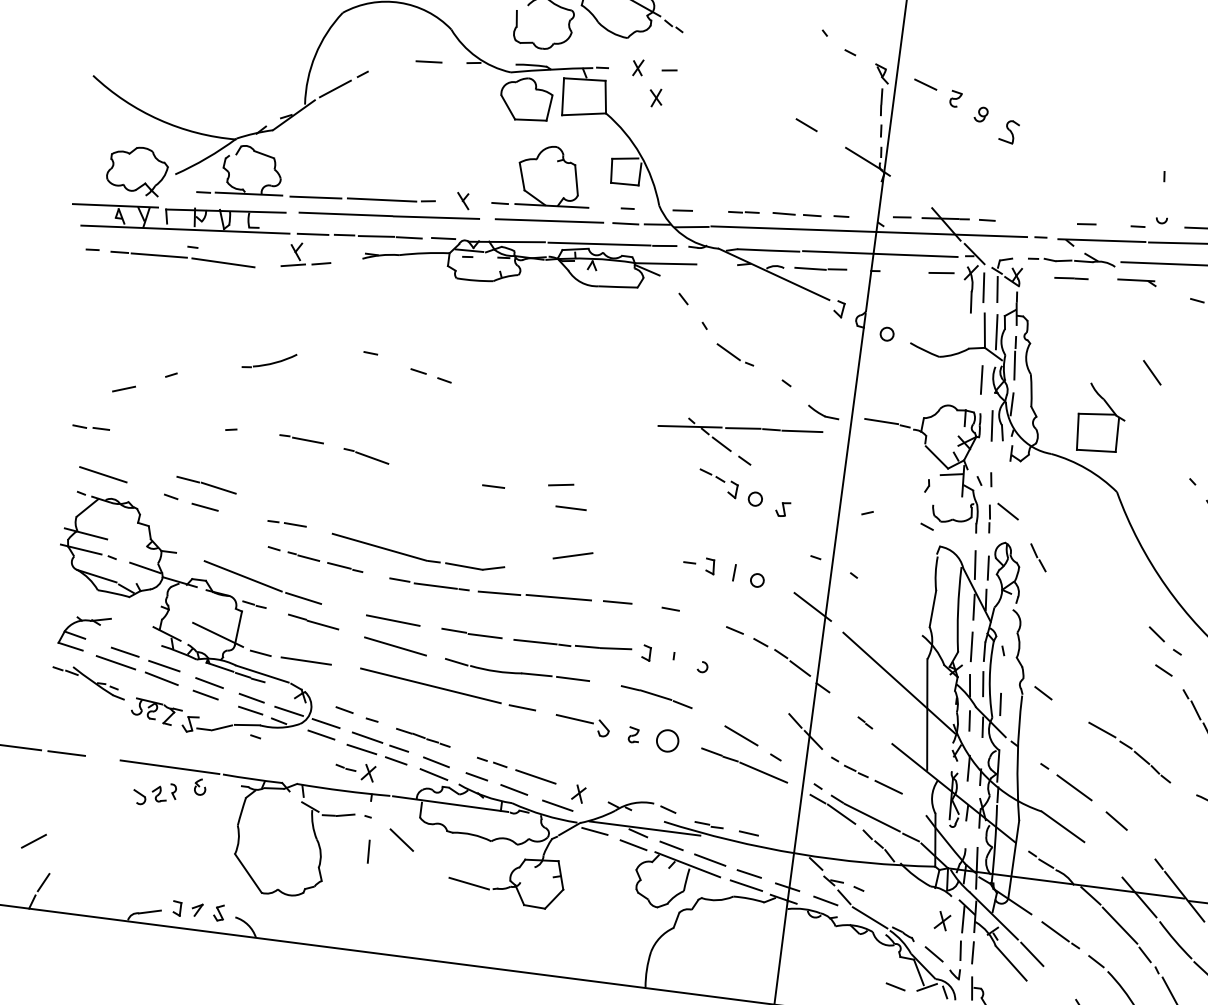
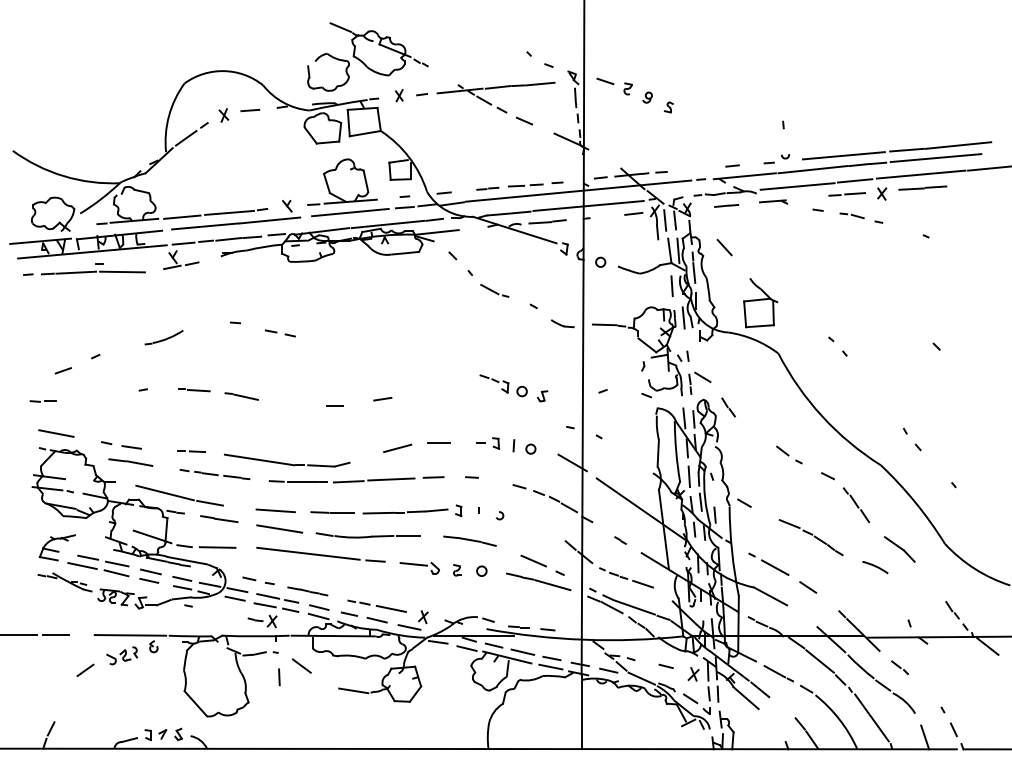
part: (655, 97) -> (223, 115), moved
part: (1008, 131) -> (668, 107), size x0.62
line: (1152, 372) -> (724, 247), moved
part: (731, 449) -> (491, 103), moved
line: (206, 485) -> (130, 462), moved
line: (570, 507) -> (438, 442), moved
part: (1165, 640) -> (789, 454), moved
circle: (667, 739) -> (481, 570), size x0.62
line: (33, 841) -> (85, 670), moved
line: (894, 985) -> (665, 665), moved

